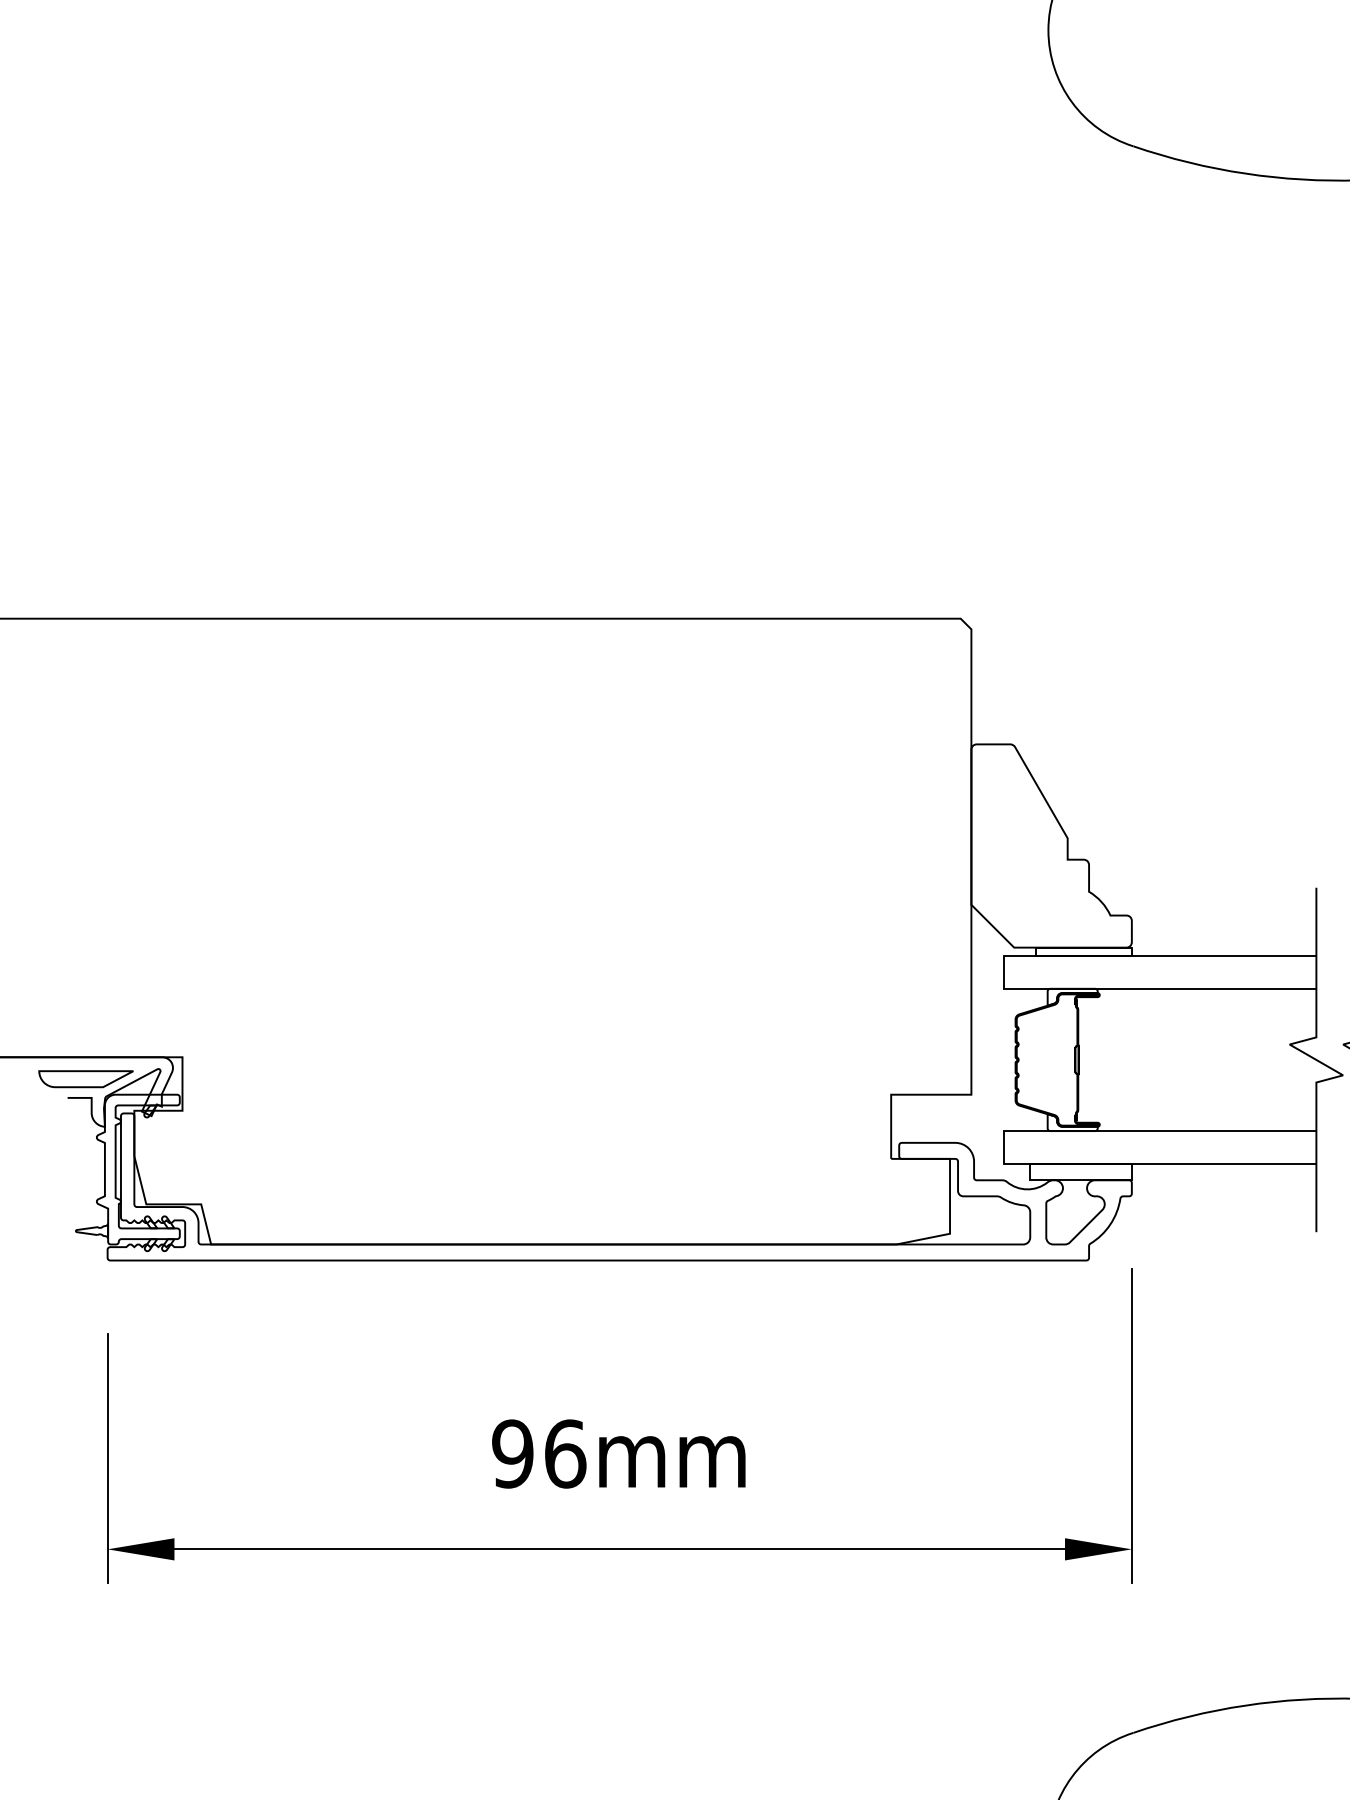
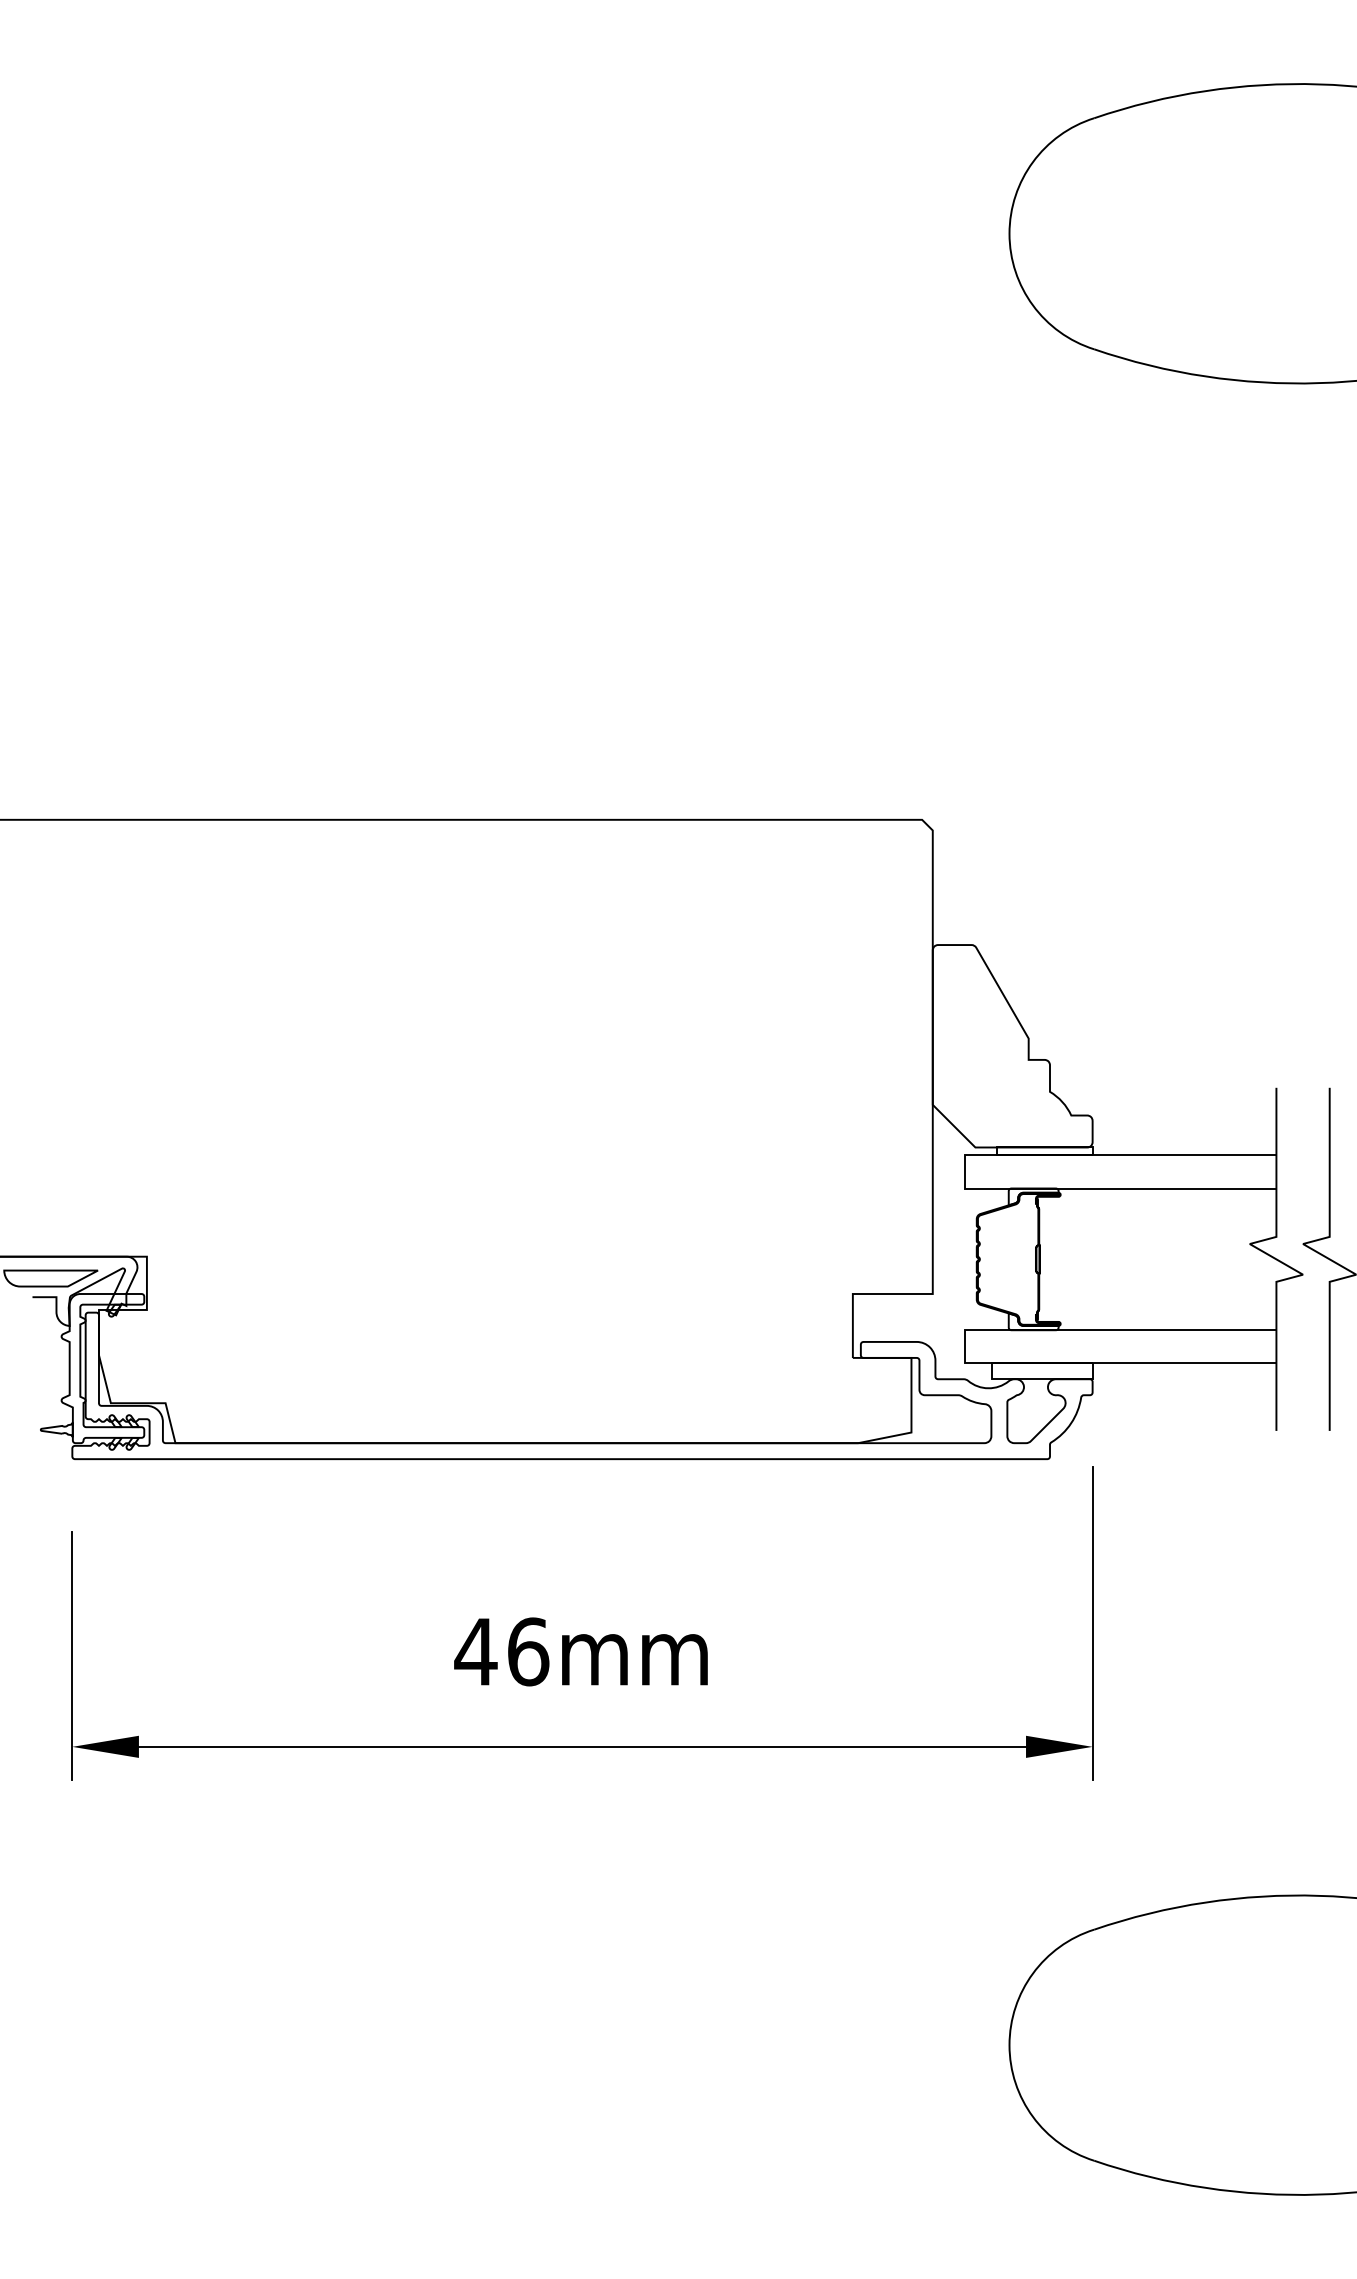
text: (512, 1453) -> (475, 1651), 96mm -> 46mm

